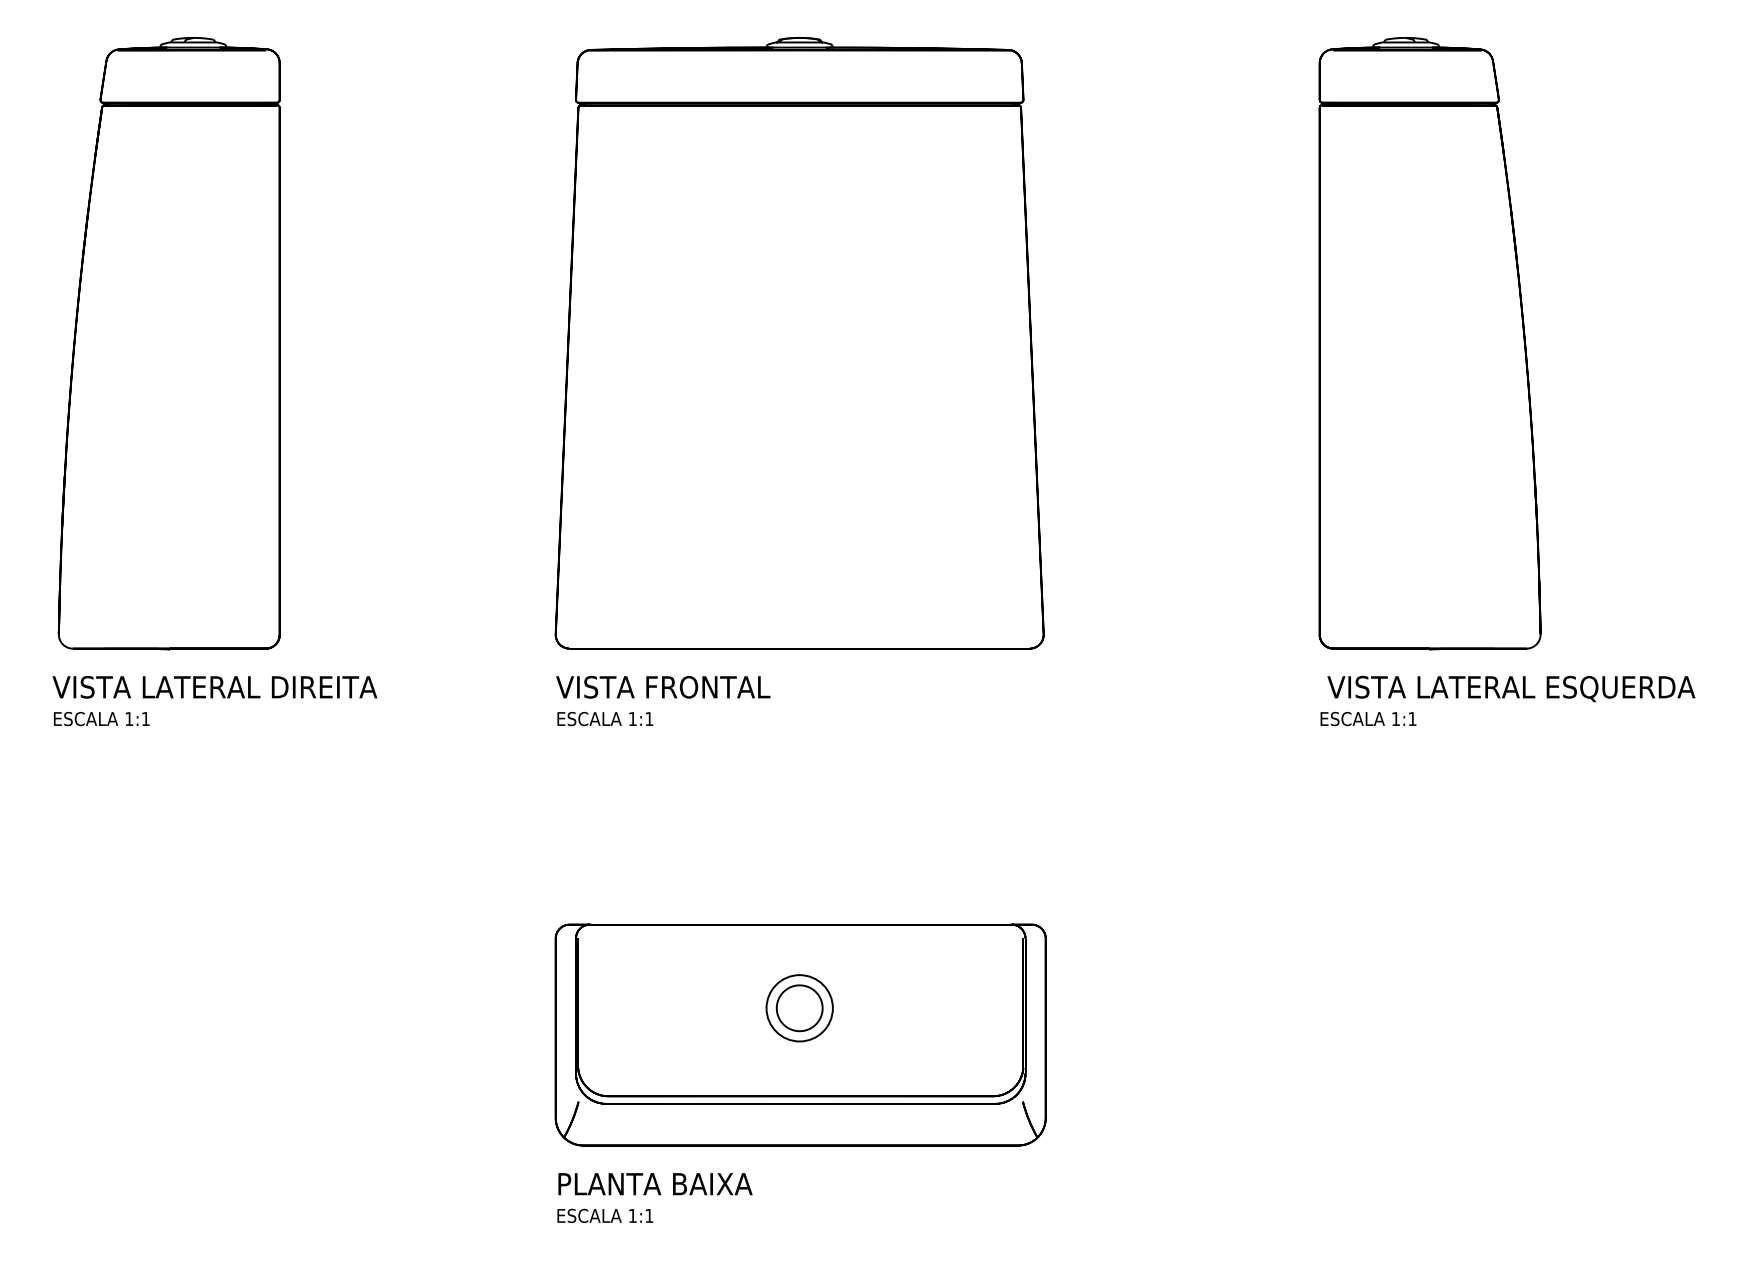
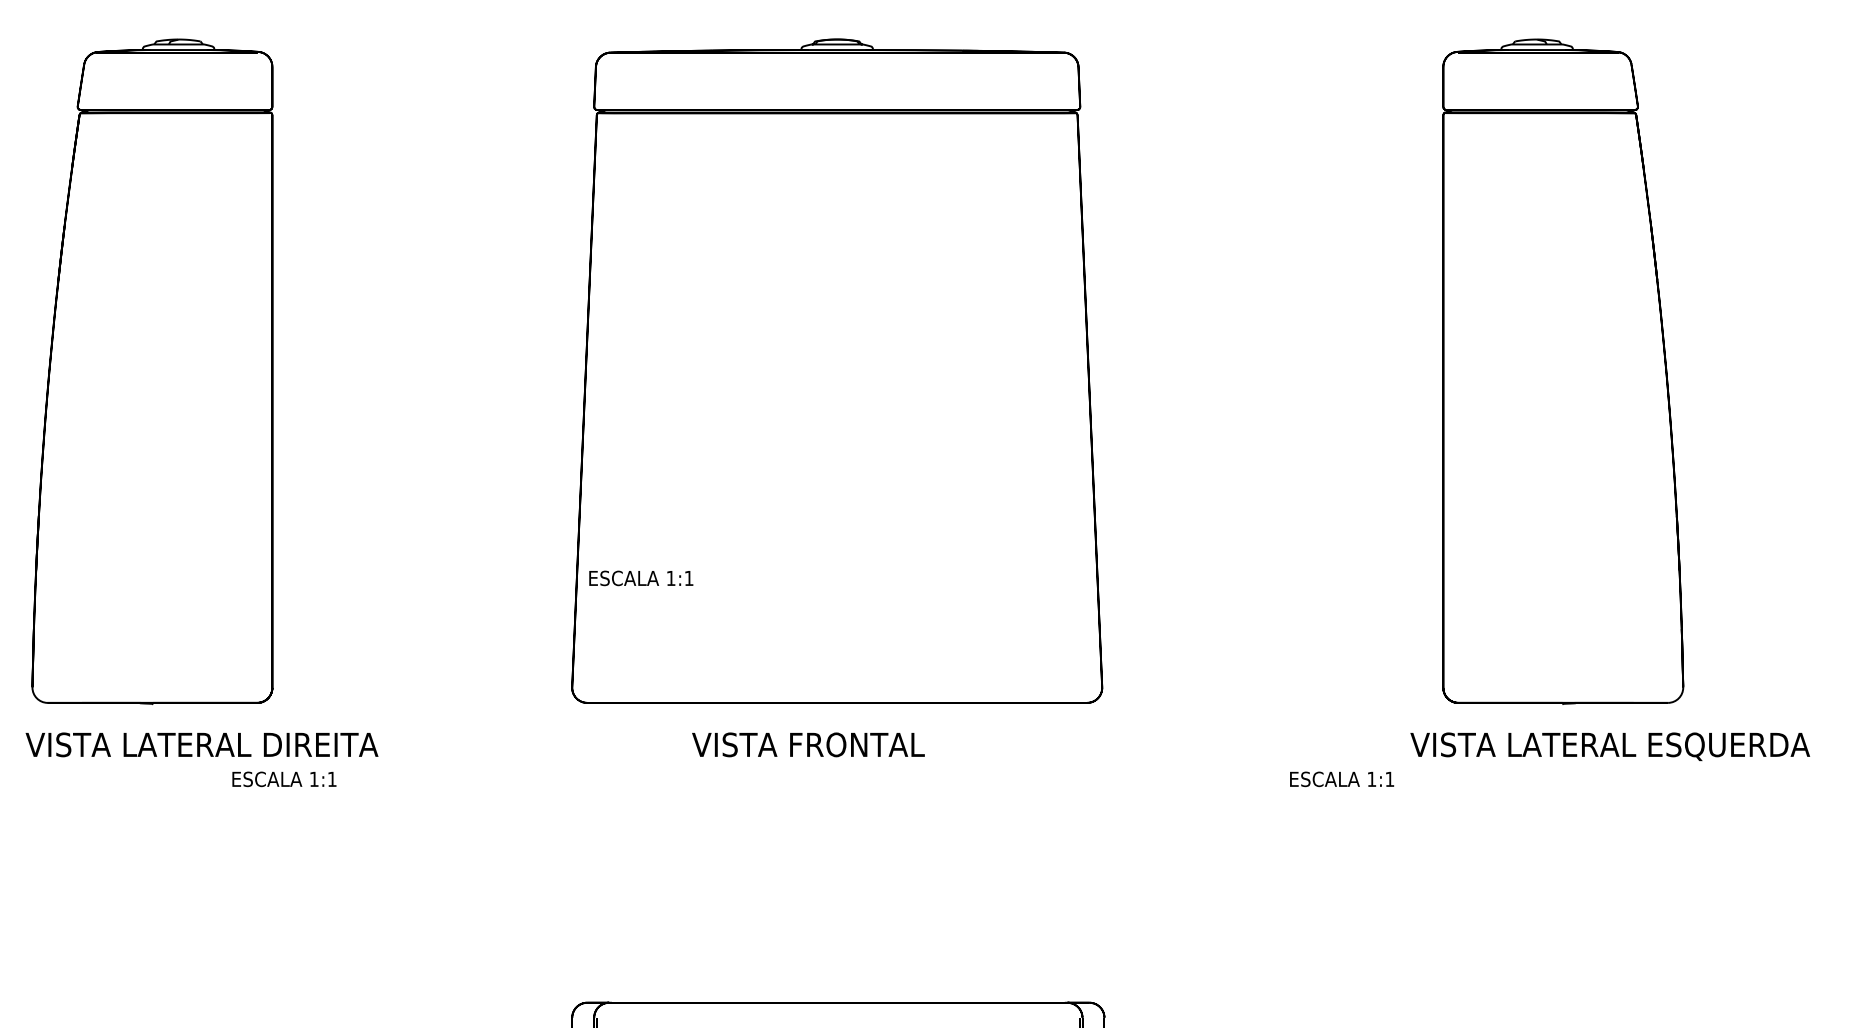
part: (1429, 343) -> (1562, 371), moved
text: (663, 686) -> (808, 744), moved
text: (101, 719) -> (284, 779), moved
text: (605, 719) -> (641, 578), moved
text: (1368, 719) -> (1342, 779), moved

